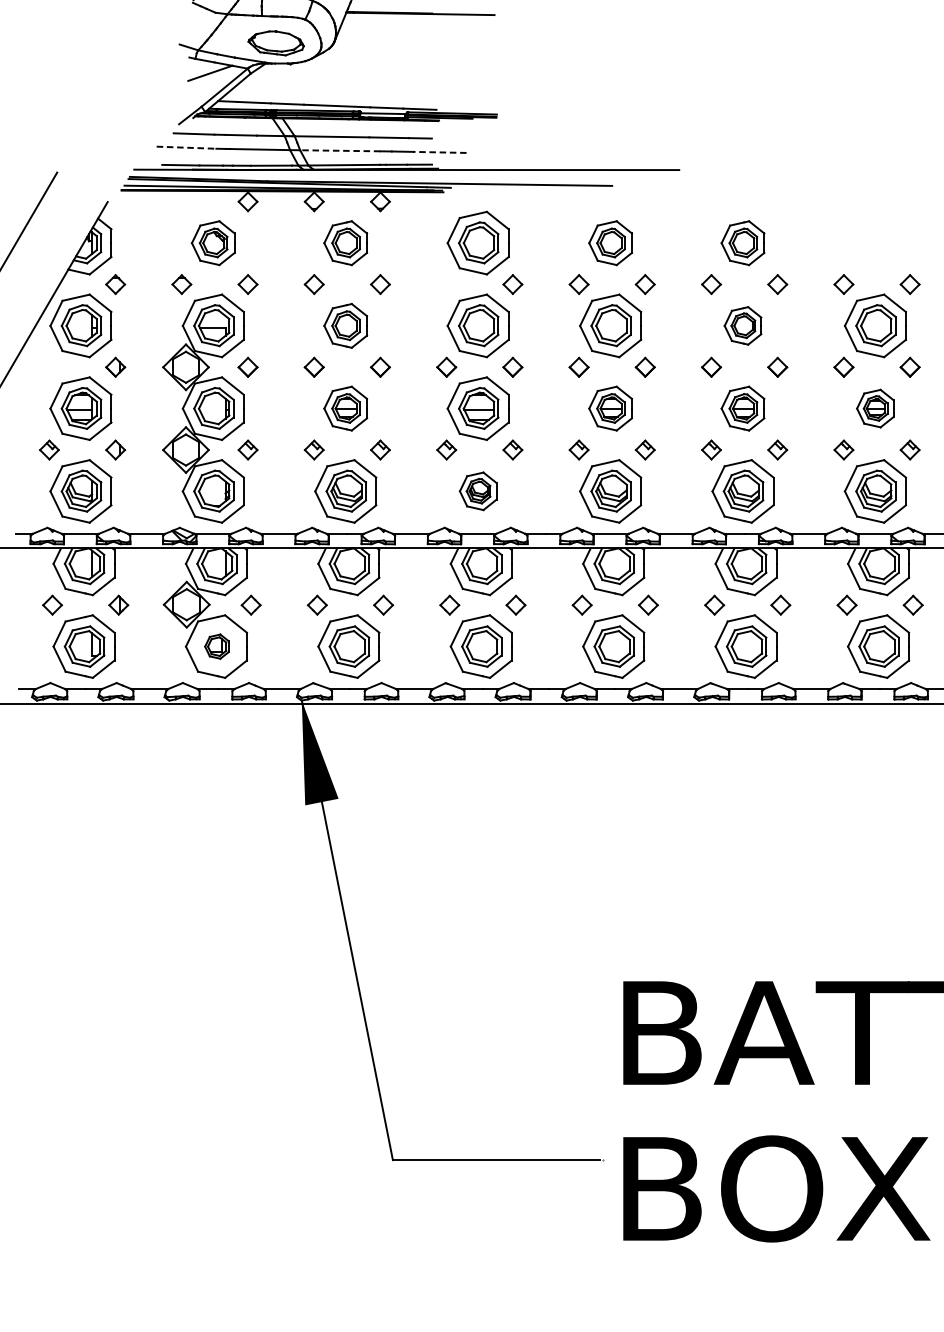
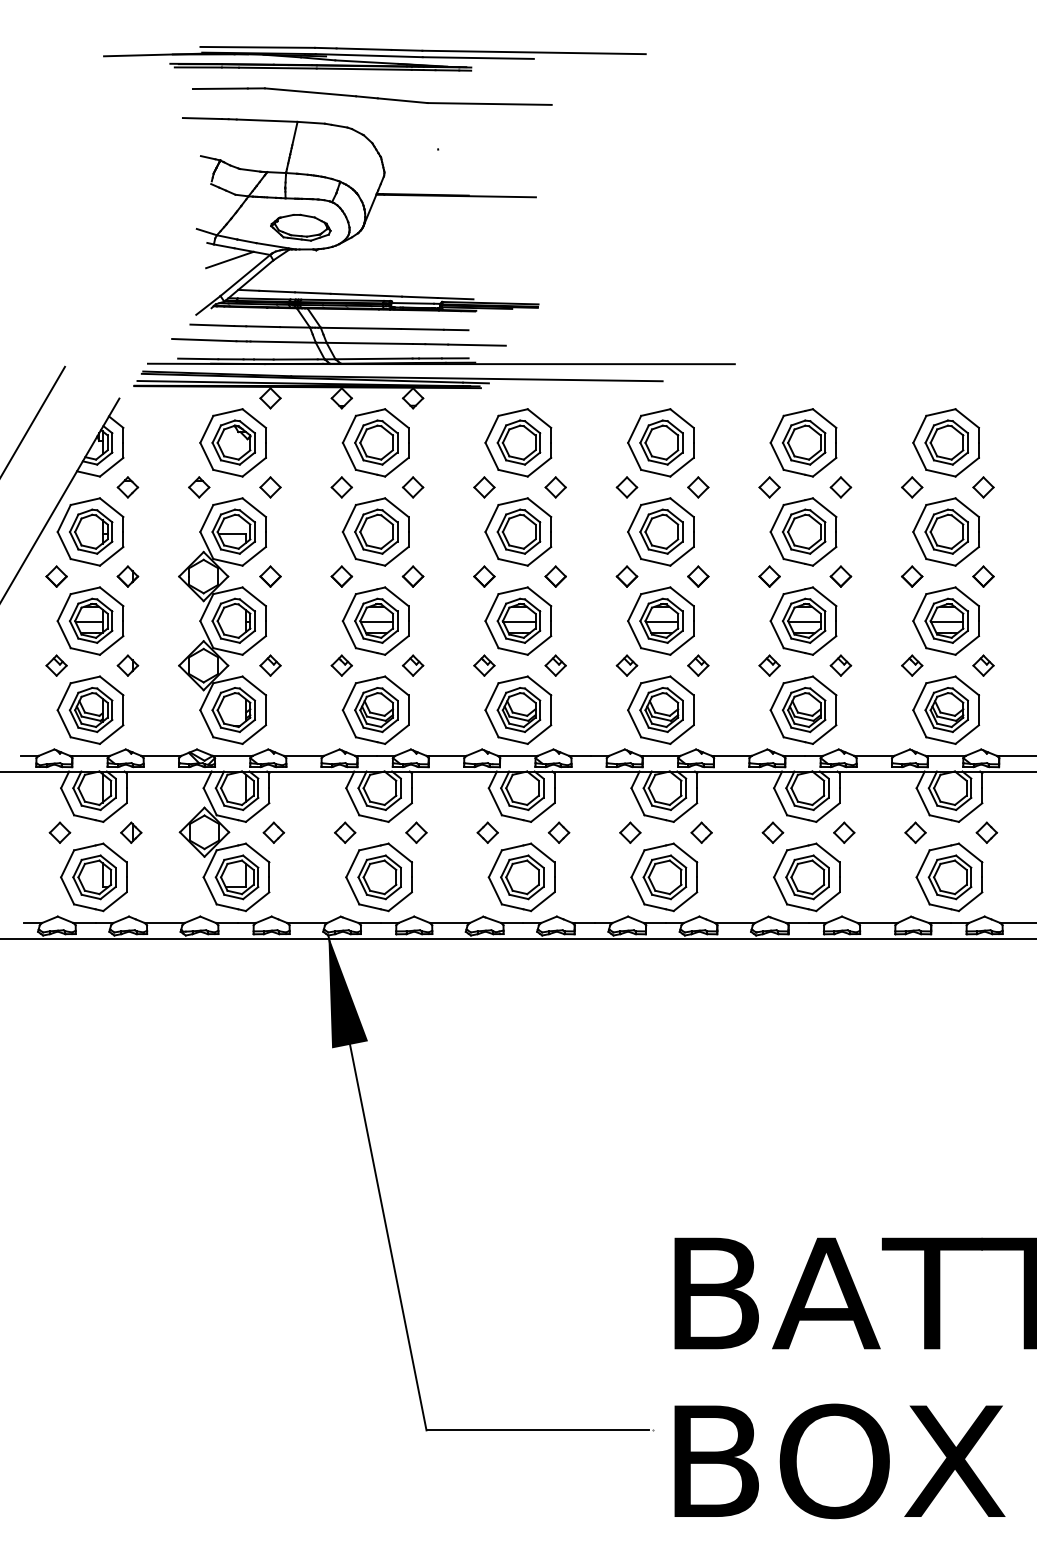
line: (186, 148) -> (204, 340), dashed -> solid
line: (339, 150) -> (369, 343), dashed -> solid
line: (440, 152) -> (477, 345), dashed -> solid
part: (212, 242) -> (232, 442), size x1.43
part: (345, 242) -> (375, 442), size x1.43
part: (610, 242) -> (660, 442), size x1.43
part: (742, 242) -> (803, 442), size x1.43
part: (874, 242) -> (945, 442), added
part: (446, 284) -> (484, 487), added
part: (345, 325) -> (375, 531), size x1.43
part: (742, 325) -> (803, 531), size x1.67
part: (49, 367) -> (56, 576), added
part: (345, 408) -> (375, 620), size x1.43
part: (610, 408) -> (660, 620), size x1.43
part: (742, 408) -> (803, 620), size x1.43
part: (874, 408) -> (945, 620), size x1.67
part: (478, 490) -> (518, 709), size x1.67
part: (216, 646) -> (236, 877), size x1.67

